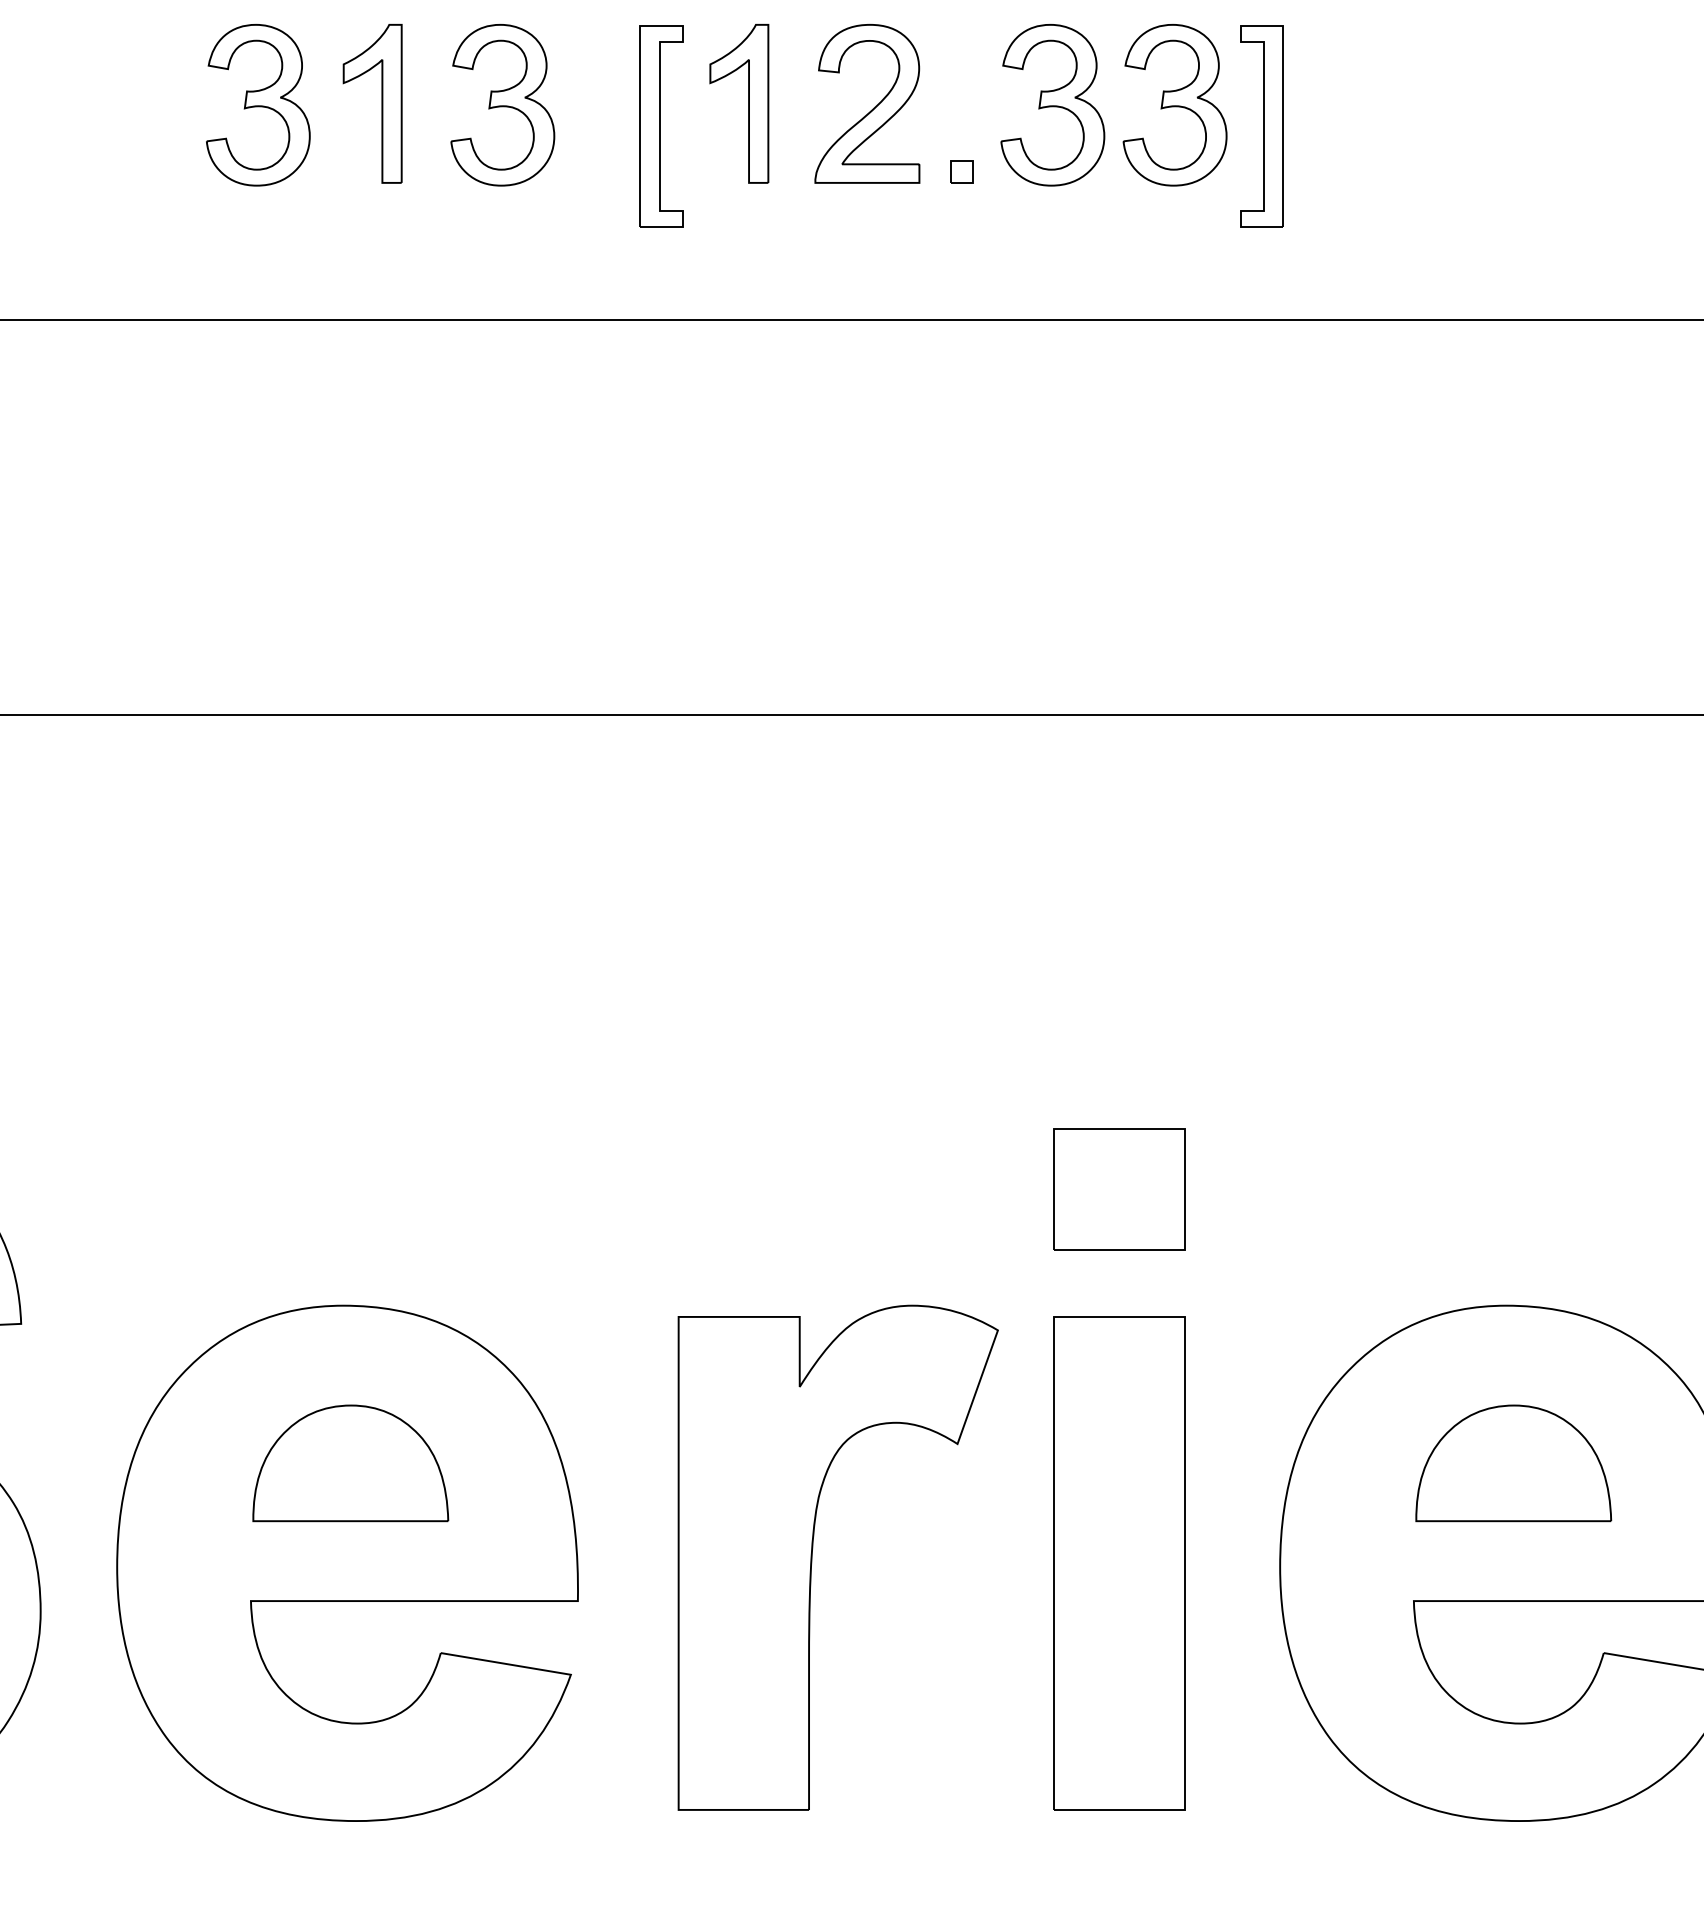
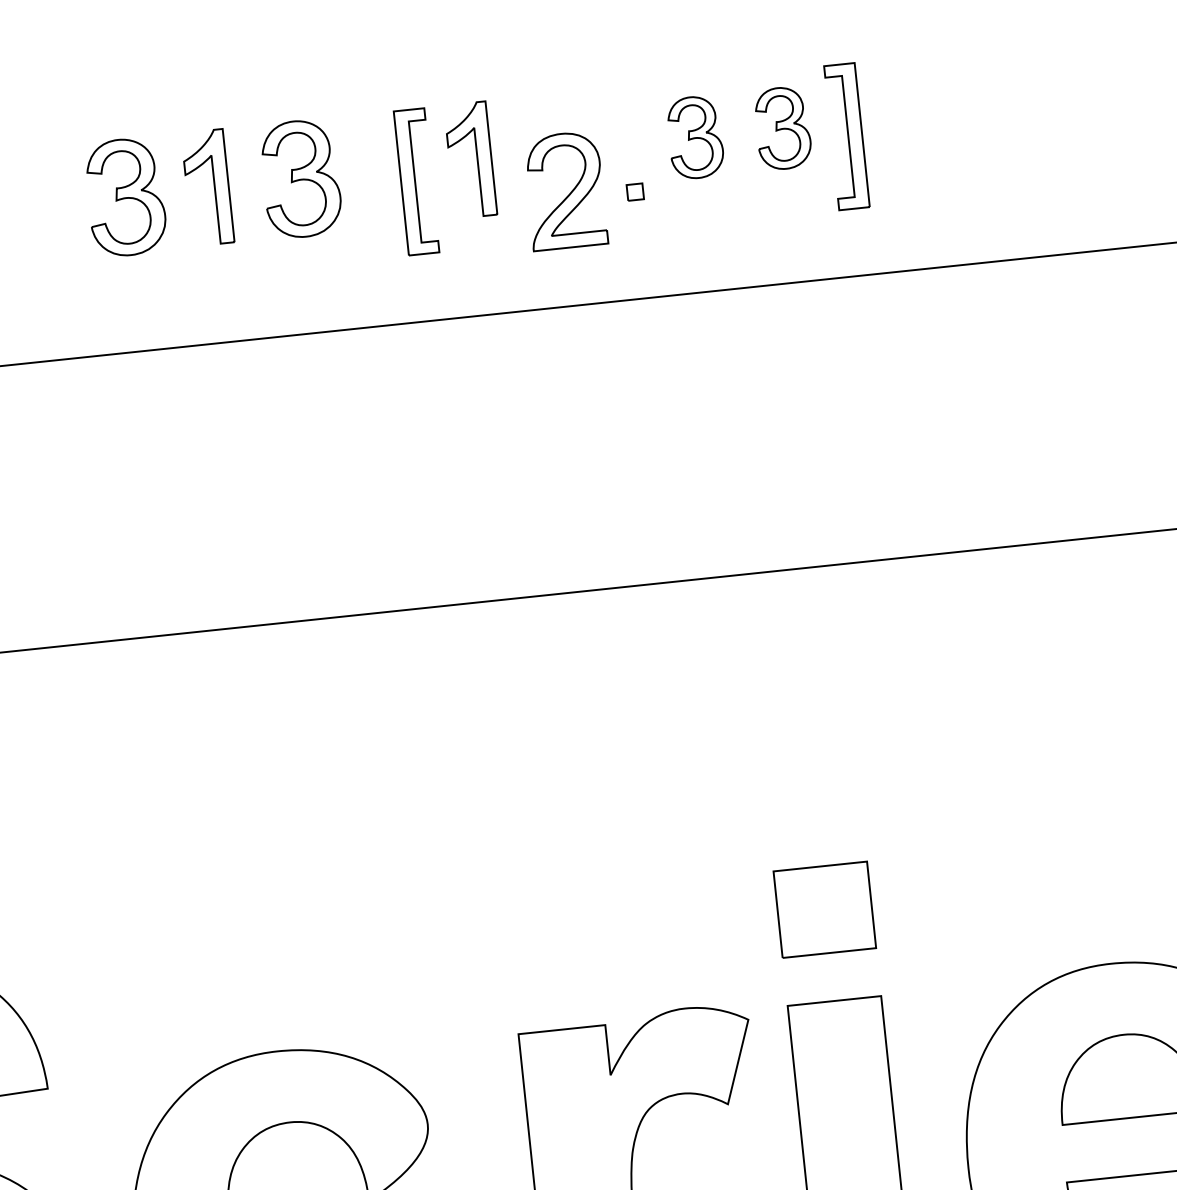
part: (1052, 105) -> (695, 137), size x0.7
part: (1174, 105) -> (782, 128), size x0.7
part: (872, 108) -> (569, 193), moved

